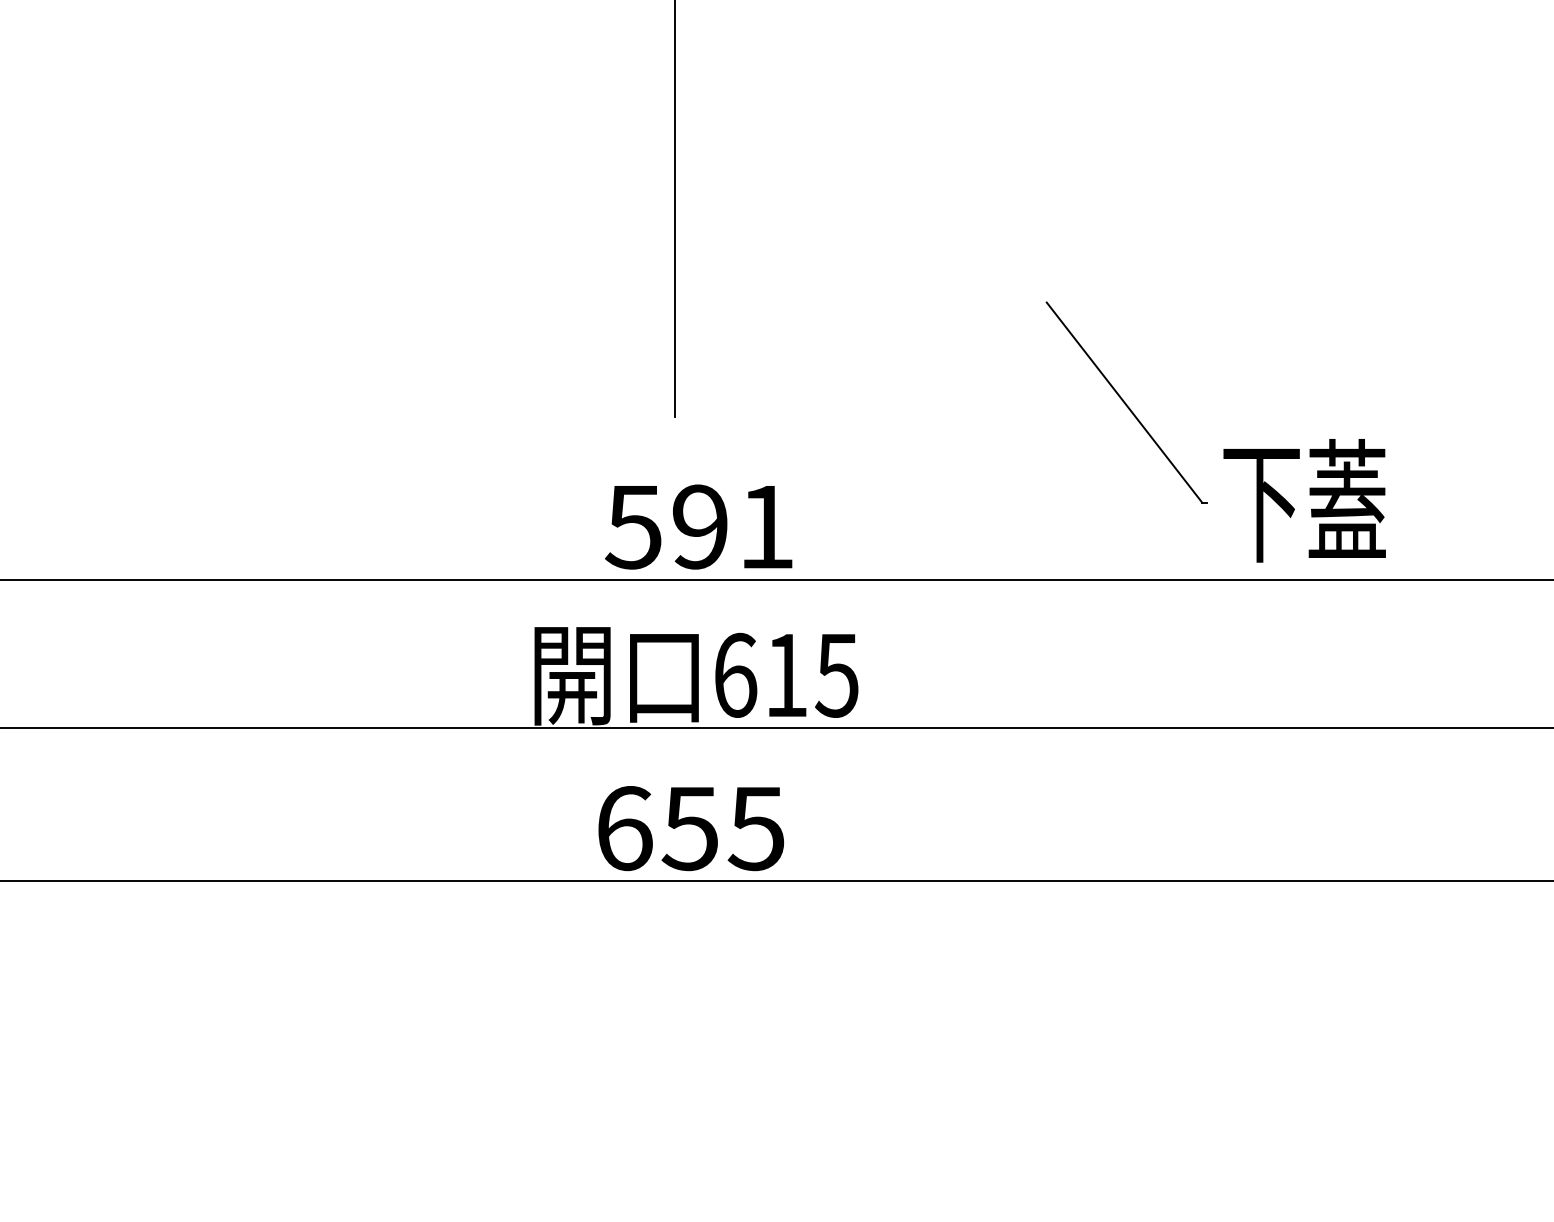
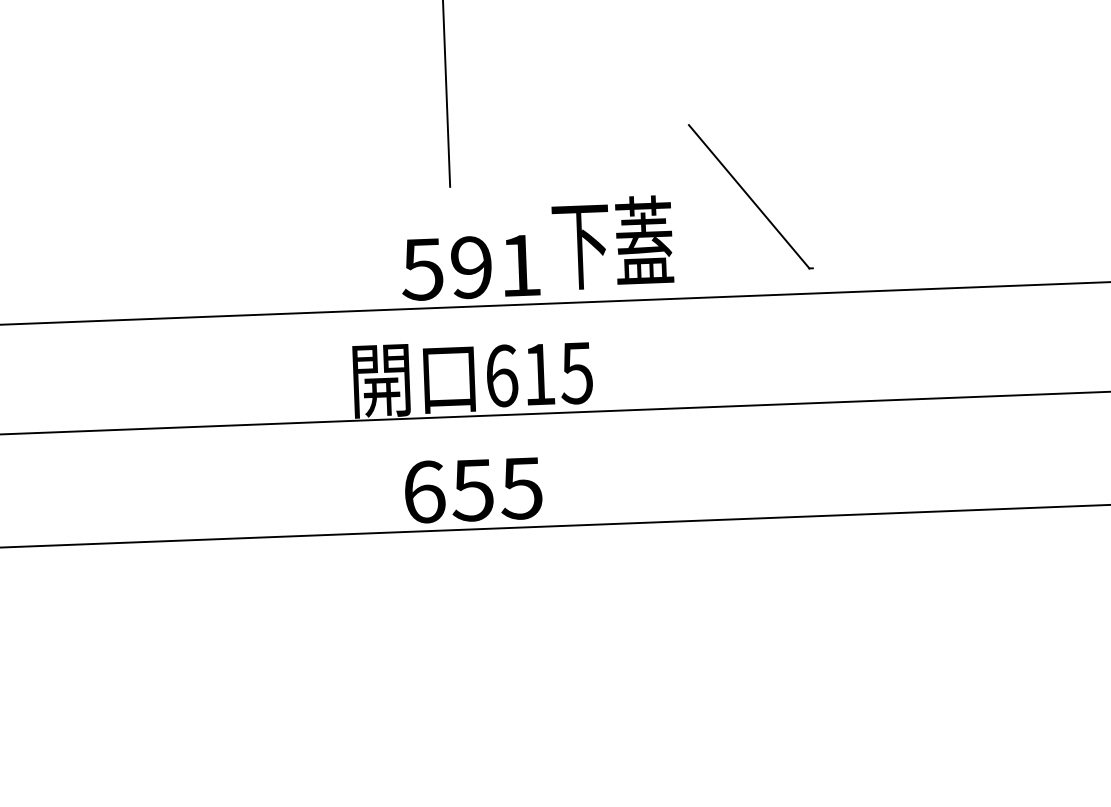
part: (1126, 402) -> (750, 196), moved
text: (1304, 500) -> (612, 242), moved

